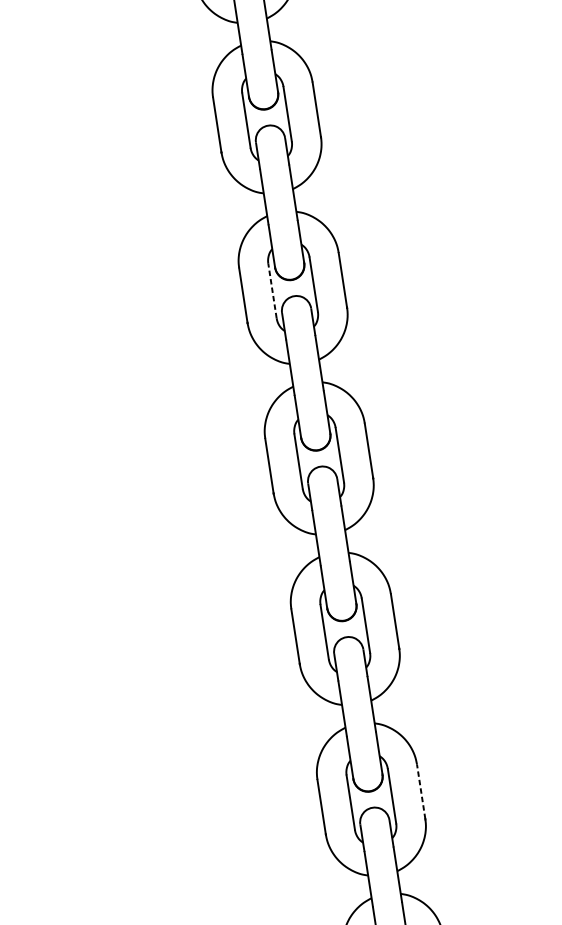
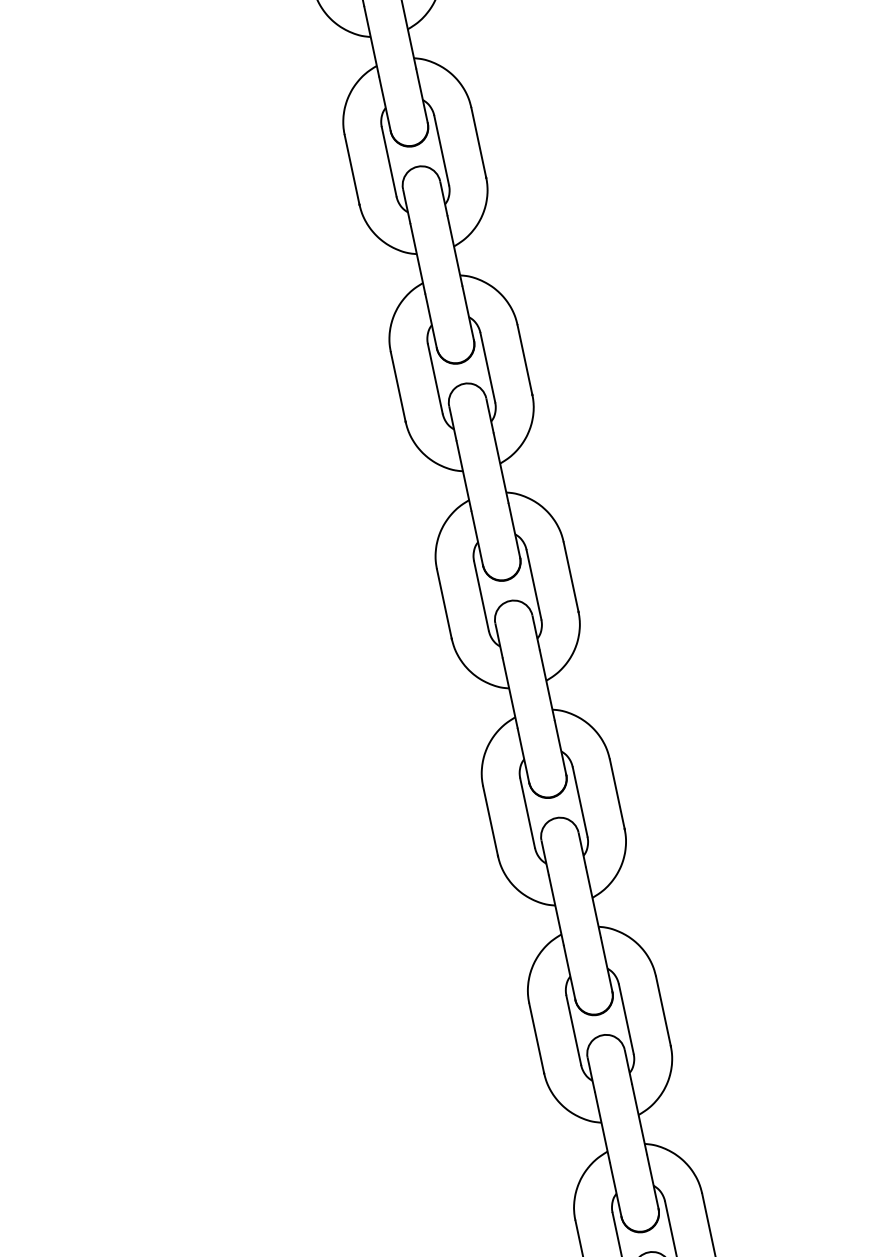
line: (272, 290) -> (435, 378), dashed -> solid
line: (421, 791) -> (663, 1010), dashed -> solid

